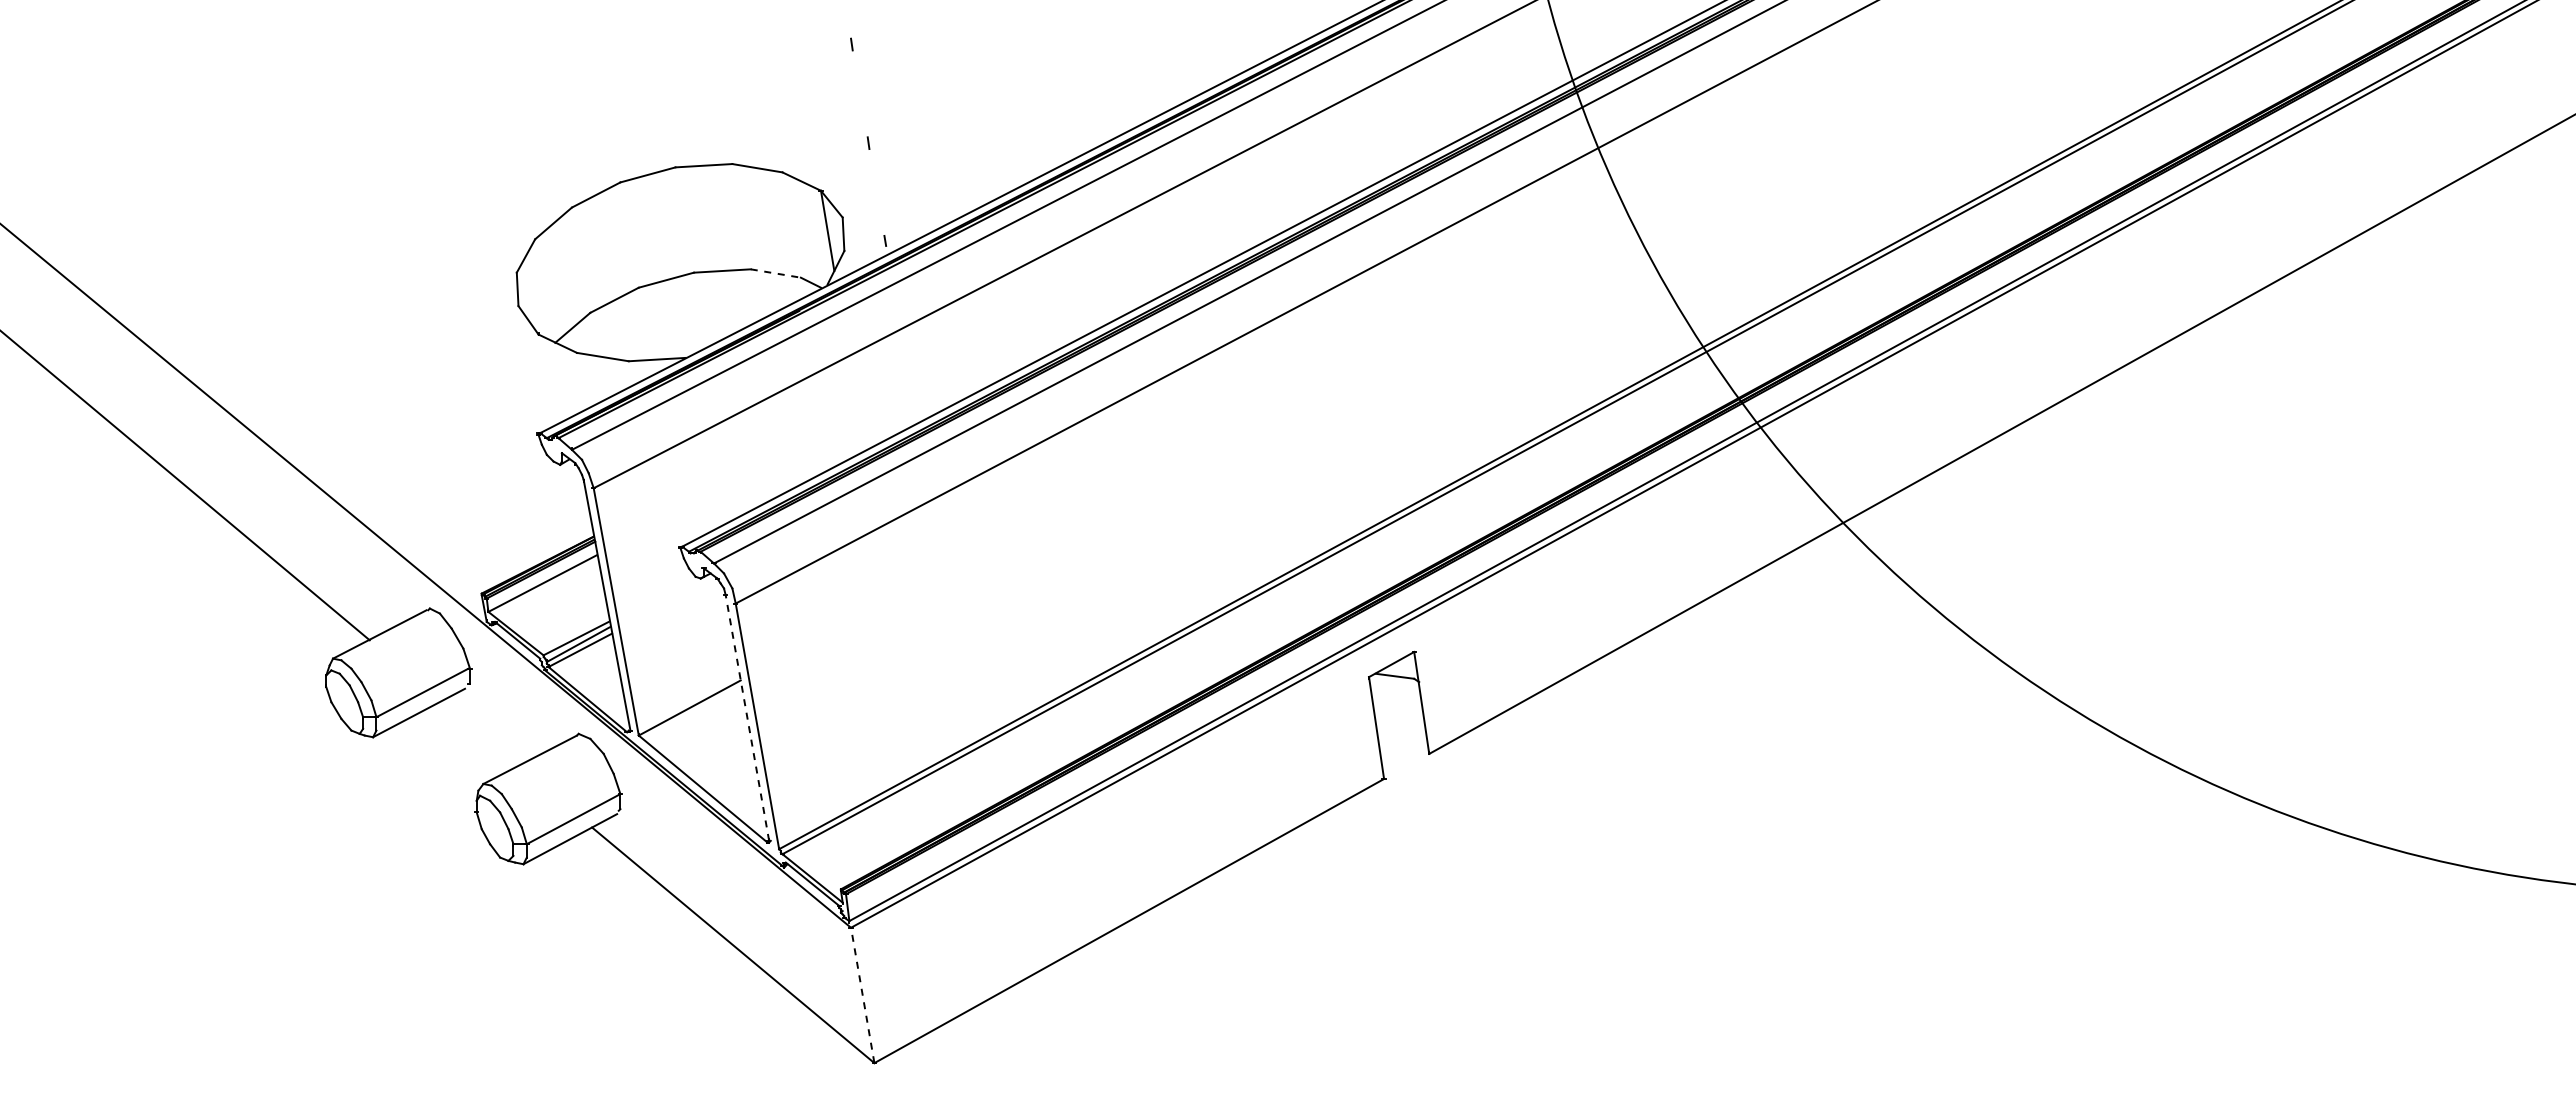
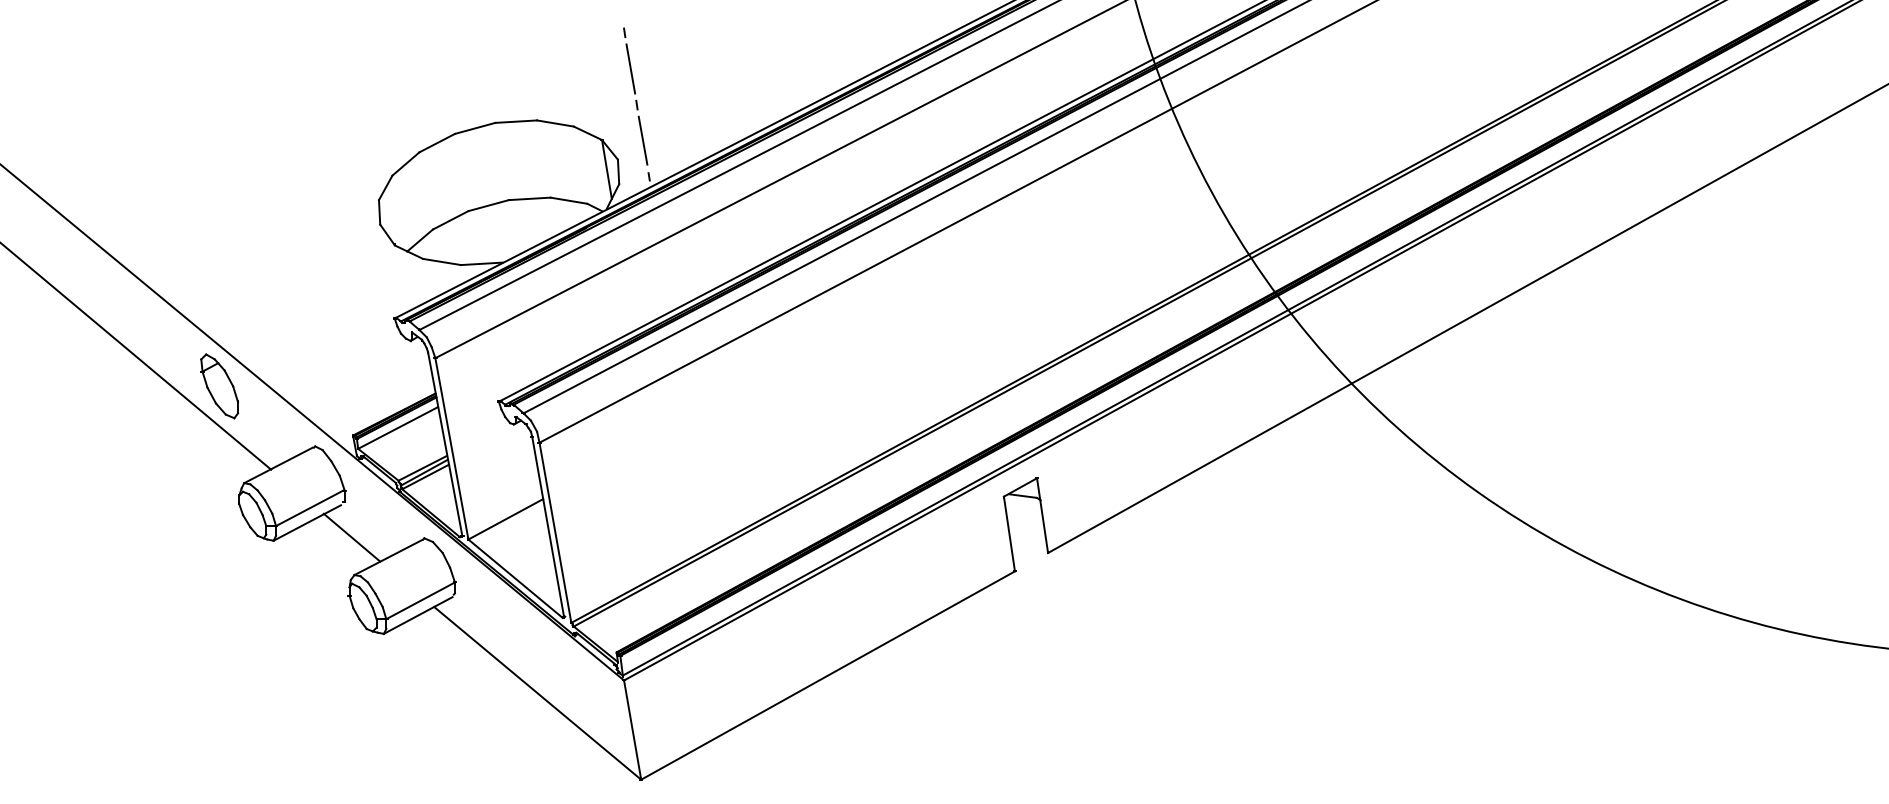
line: (860, 93) -> (631, 68), added
line: (876, 191) -> (642, 140), added
line: (776, 273) -> (569, 200), dashed -> solid
part: (299, 526) -> (219, 386), added
line: (747, 718) -> (548, 527), dashed -> solid
line: (479, 732) -> (351, 537), added
line: (862, 995) -> (632, 730), dashed -> solid

